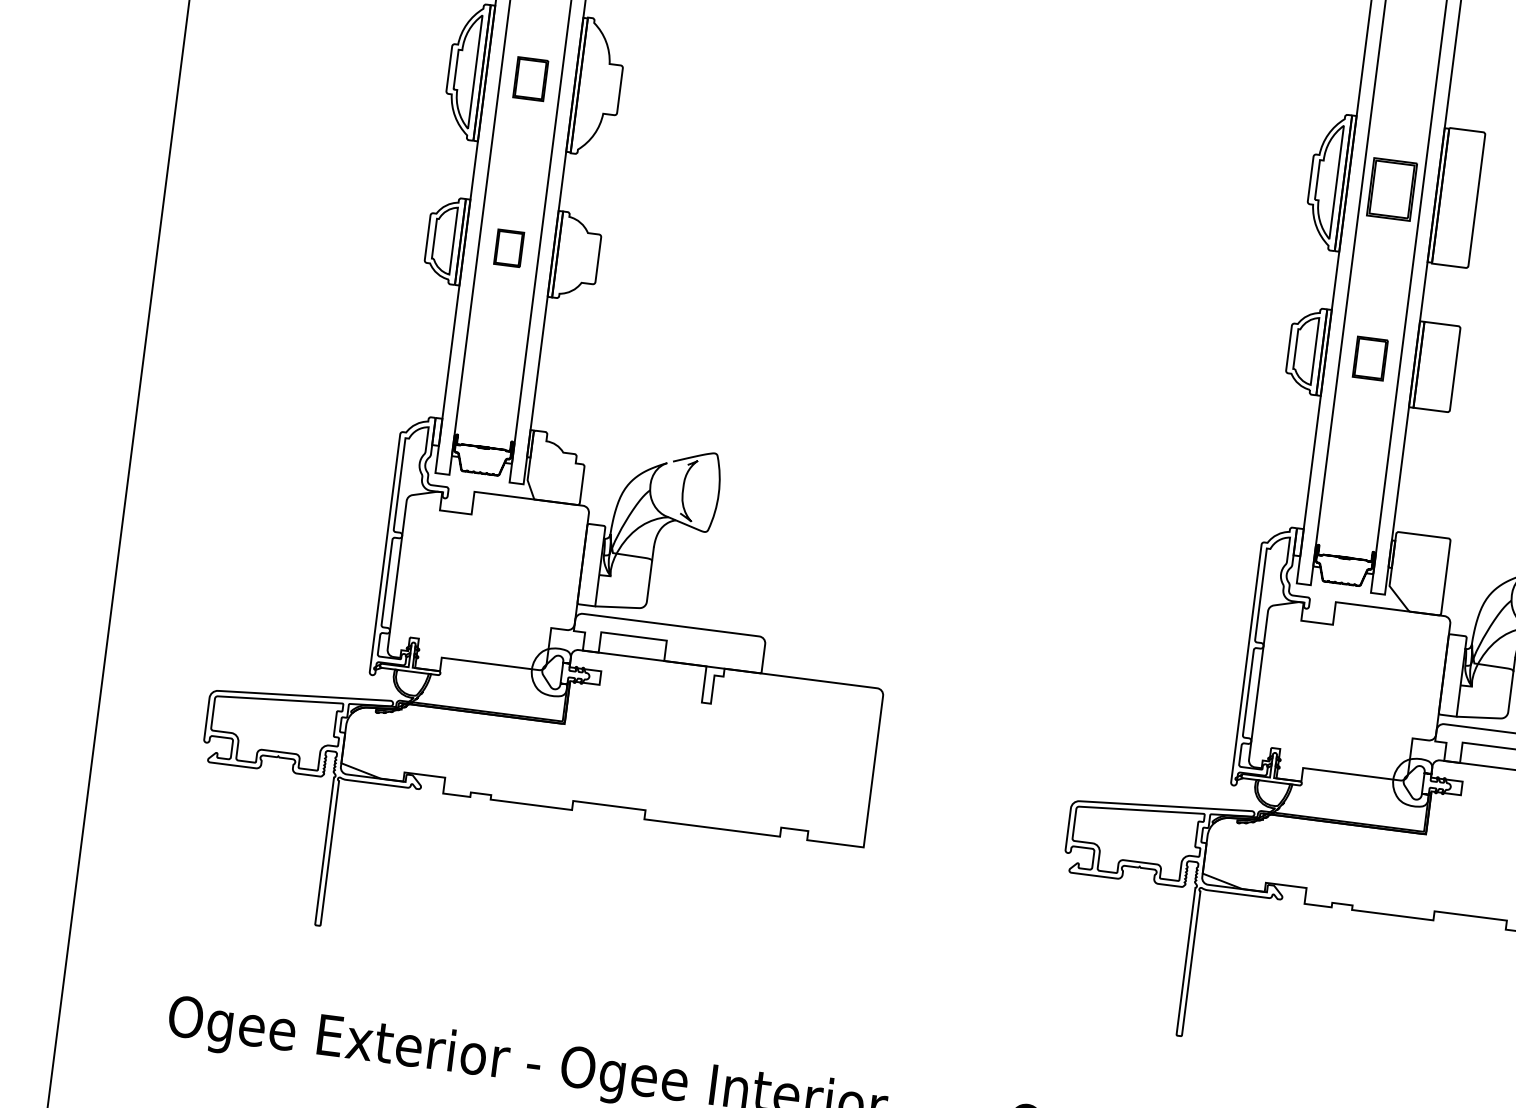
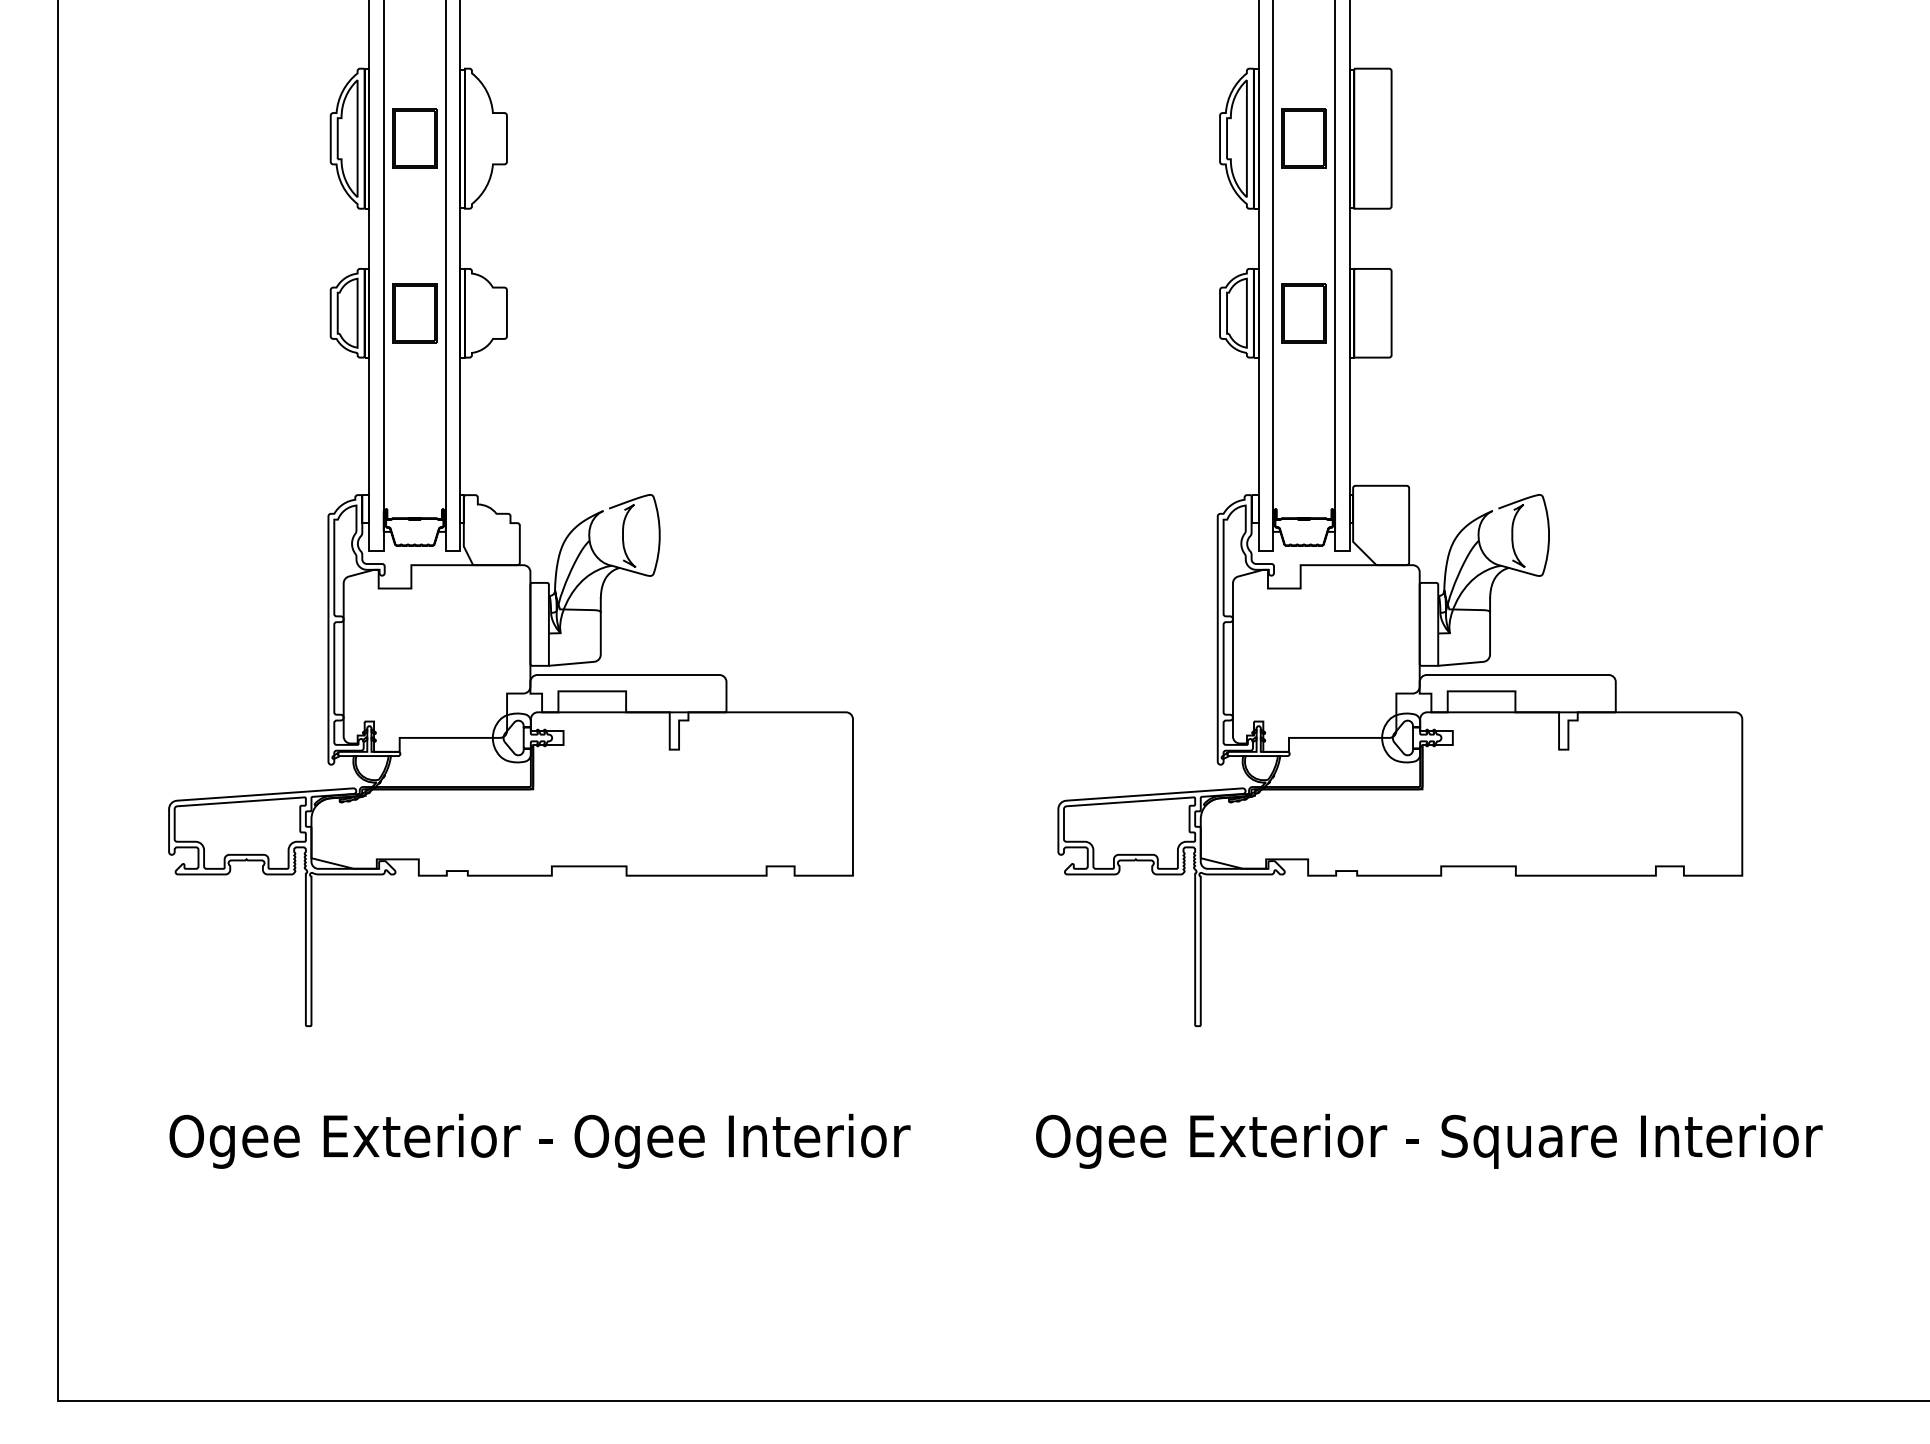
part: (530, 78) -> (414, 138), size x1.43
part: (508, 248) -> (414, 313), size x1.67
part: (1369, 358) -> (1303, 313), size x1.43

